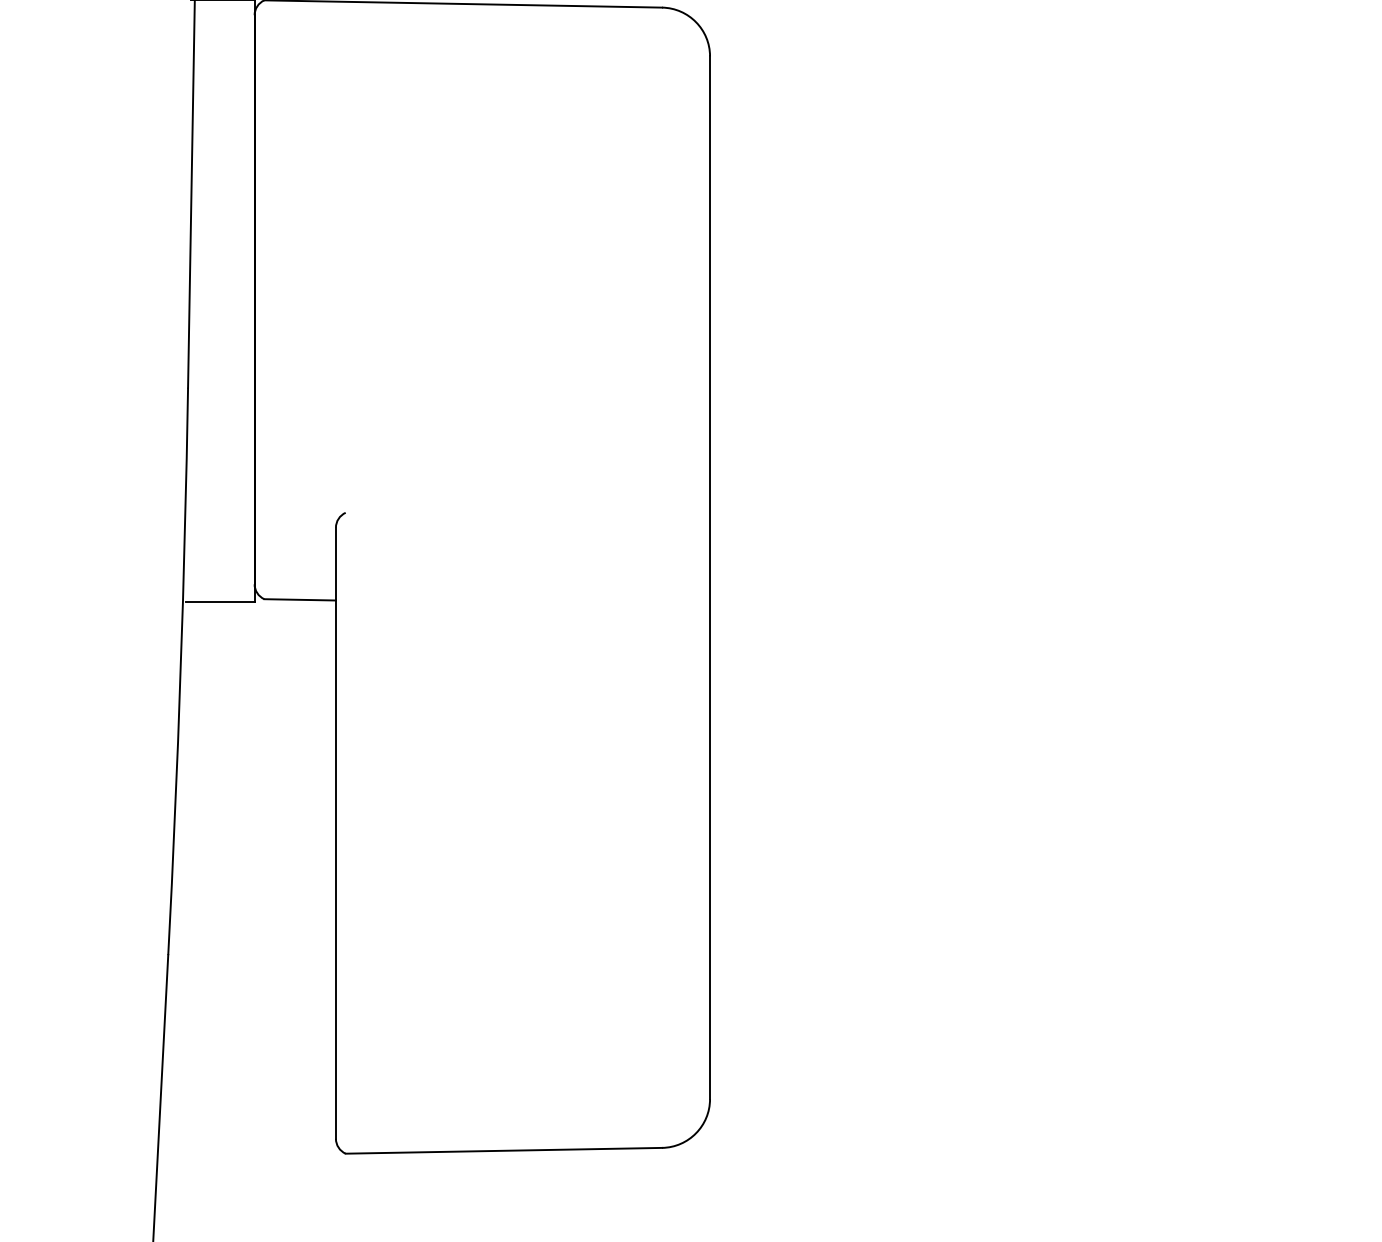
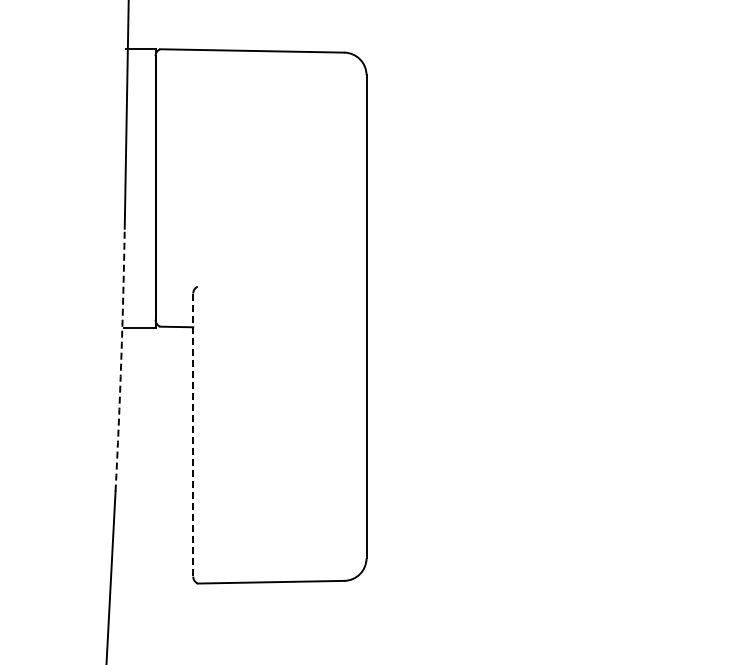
arc: (181, 672) -> (121, 360), solid -> dashed
line: (336, 834) -> (193, 435), solid -> dashed

